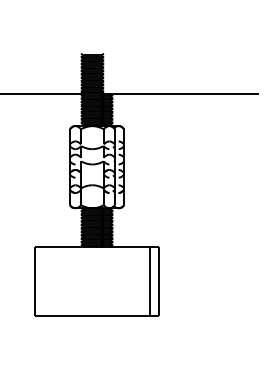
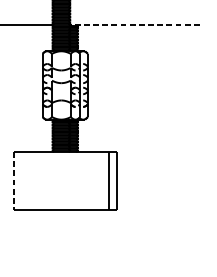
line: (180, 94) -> (134, 24), solid -> dashed
line: (34, 281) -> (13, 180), solid -> dashed

